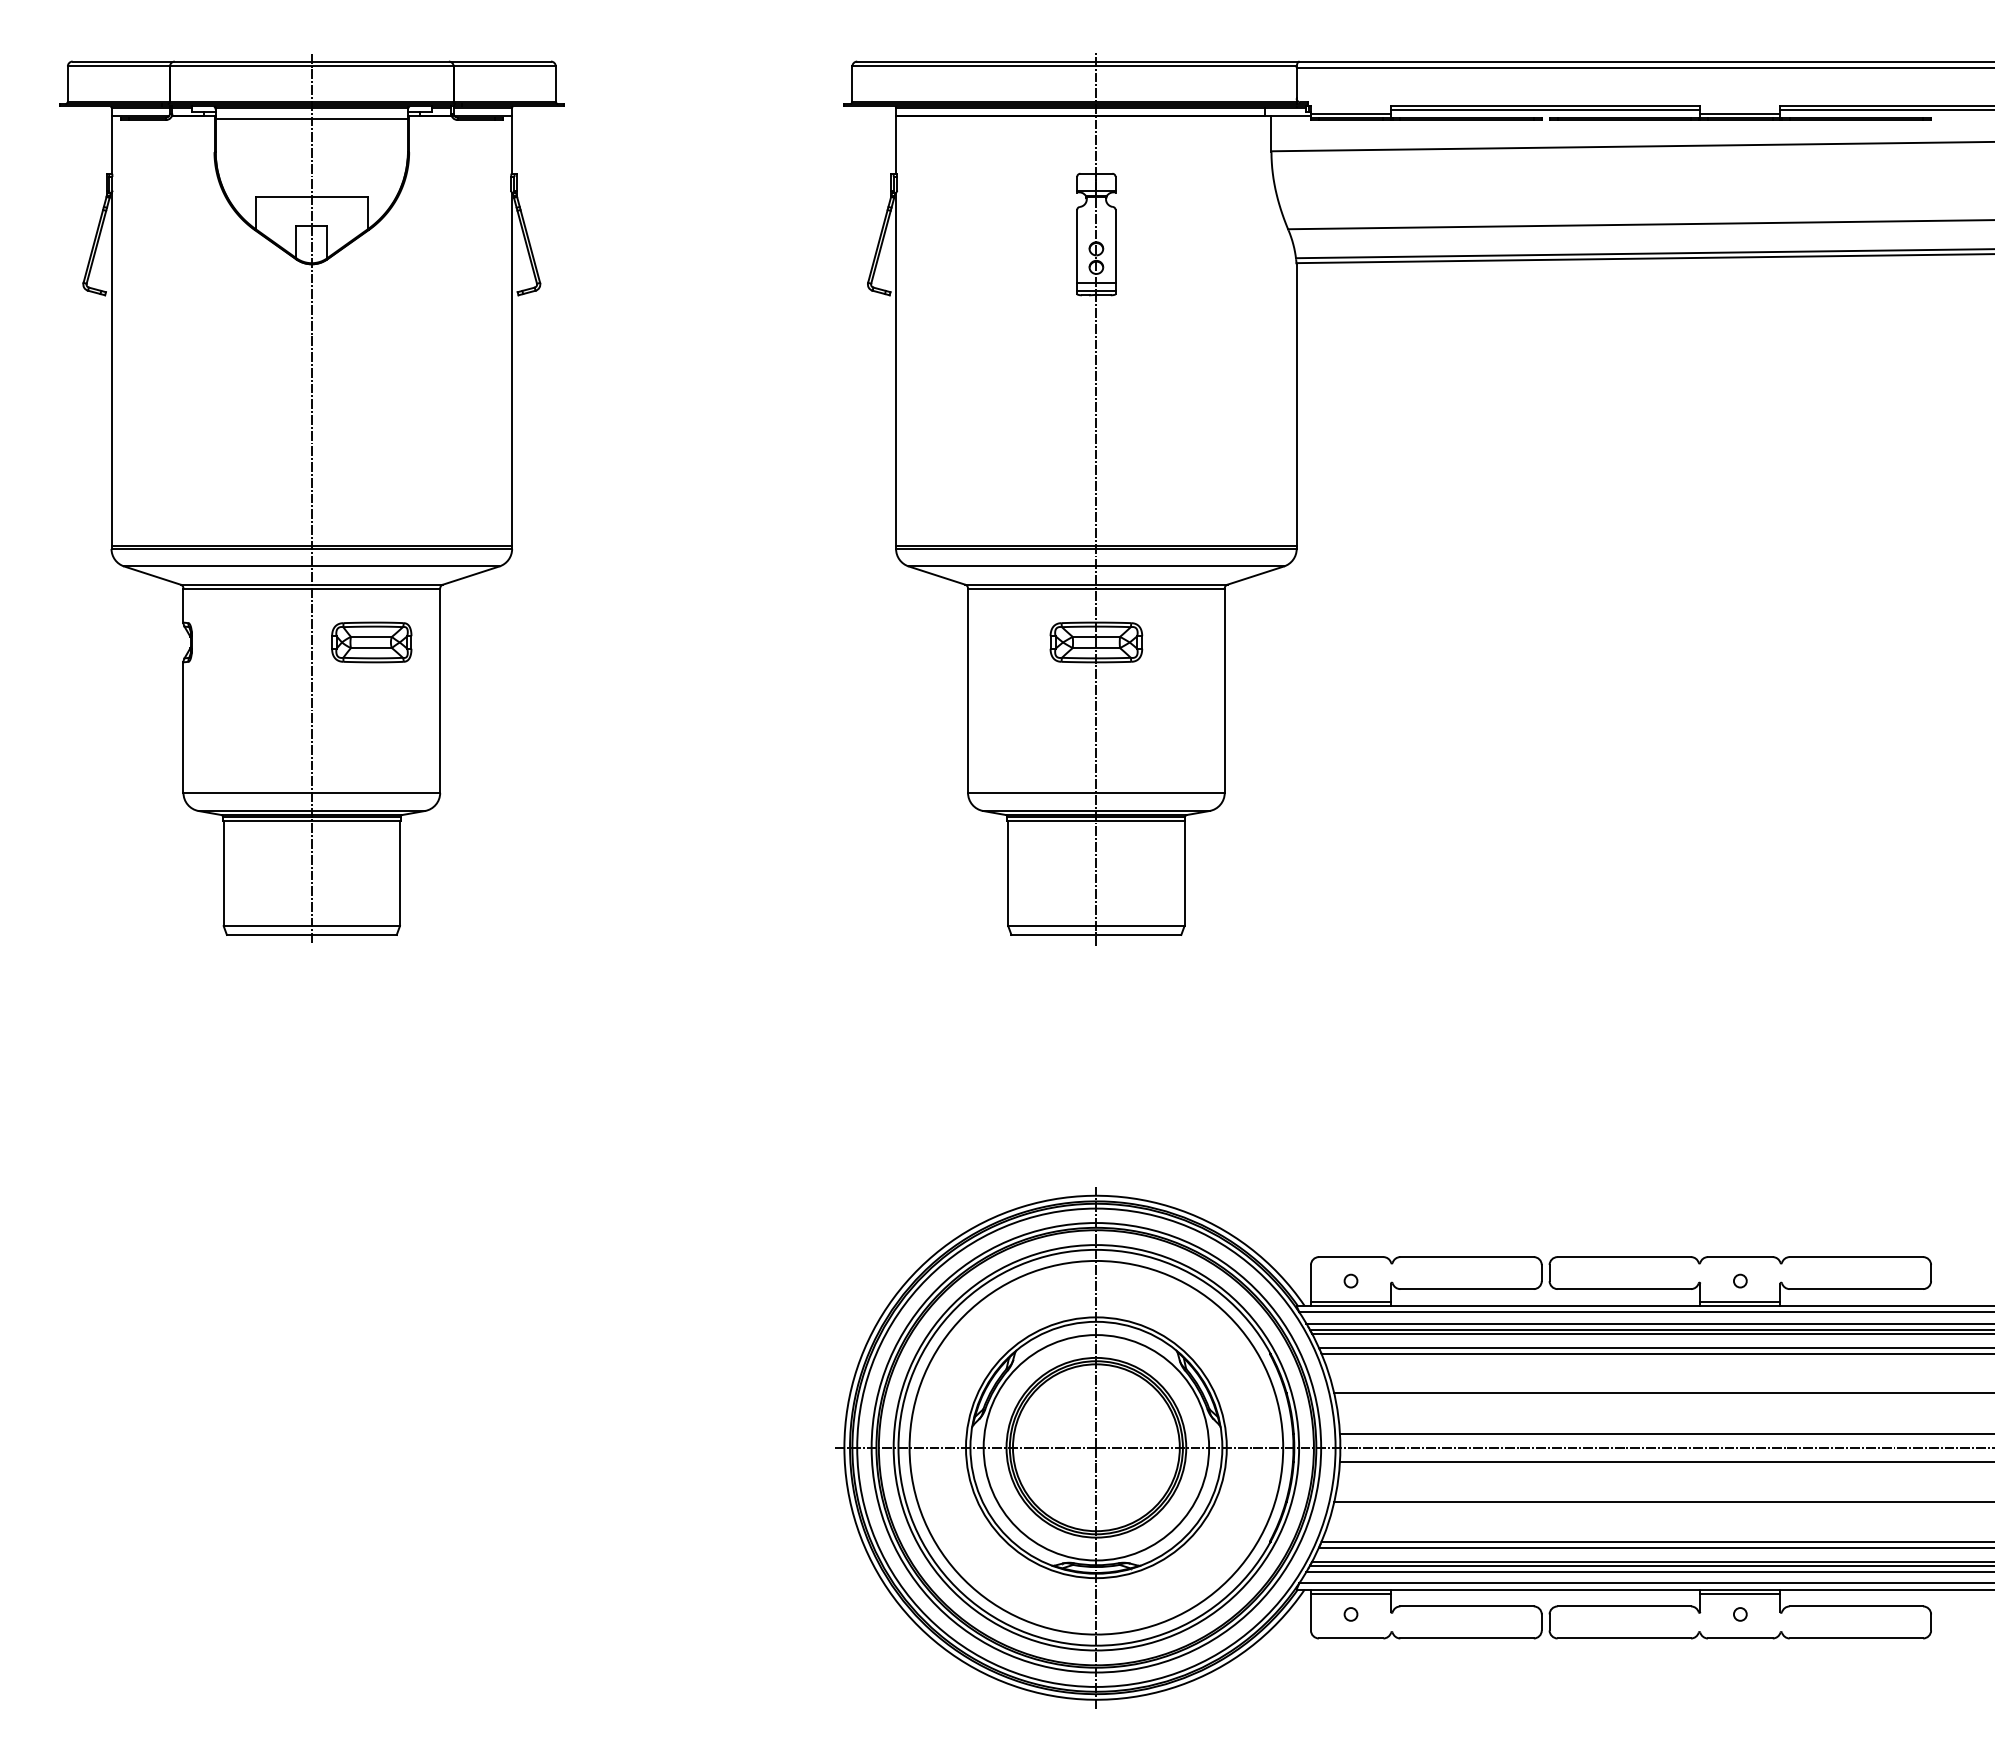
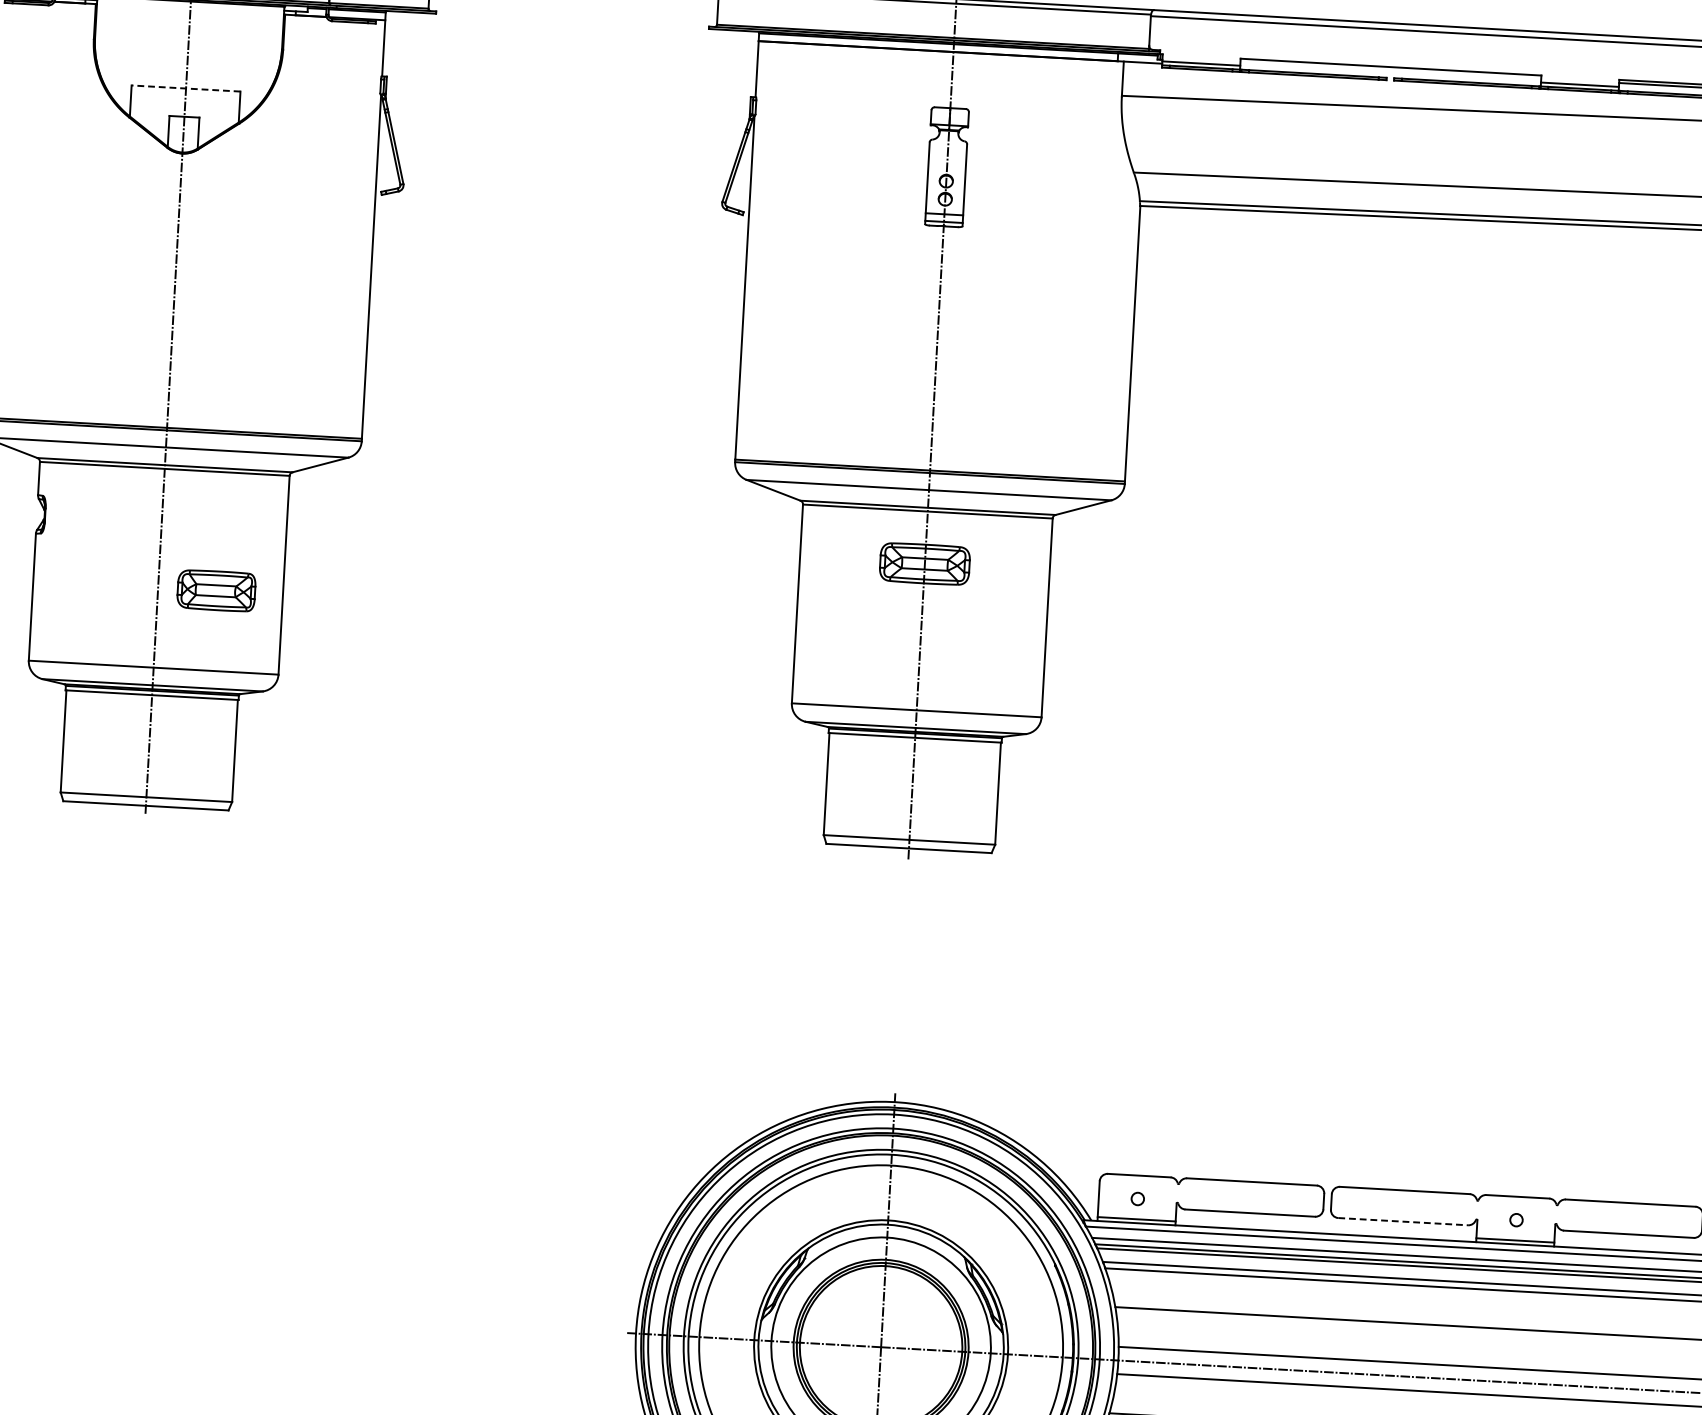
line: (1545, 109) -> (1390, 70), removed
line: (311, 119) -> (189, 12), removed
line: (311, 197) -> (185, 88), solid -> dashed
part: (371, 642) -> (216, 590), moved
line: (1624, 1289) -> (1403, 1222), solid -> dashed

